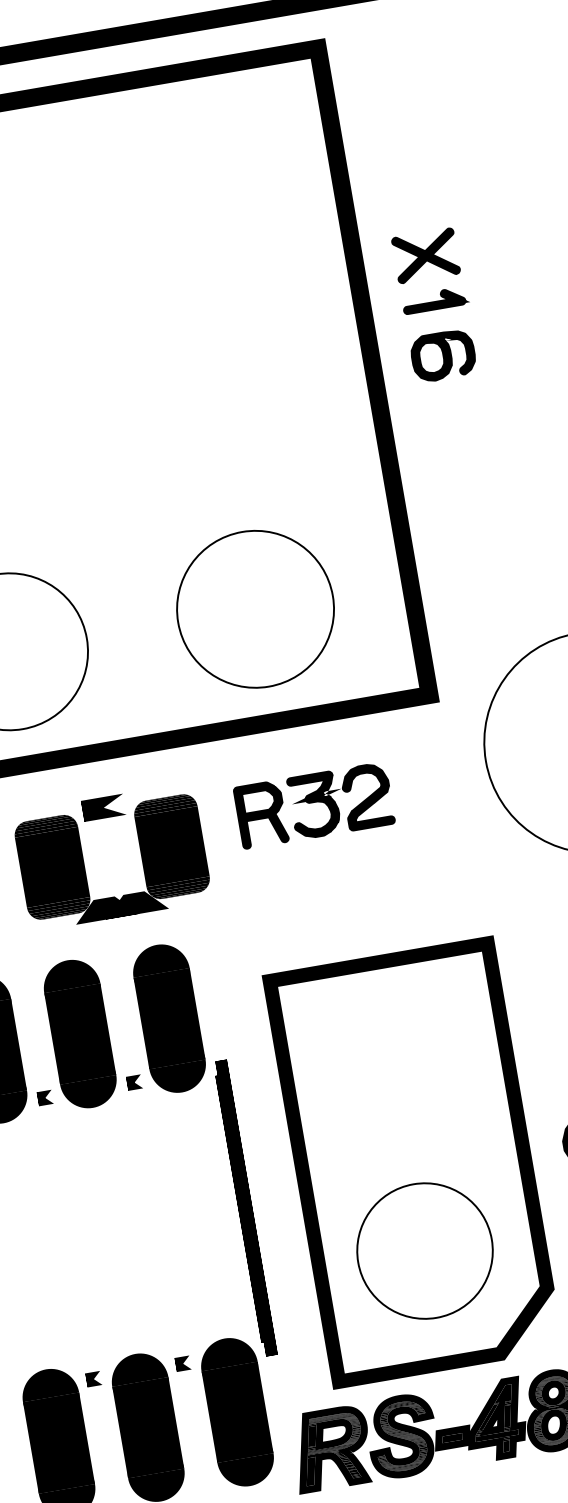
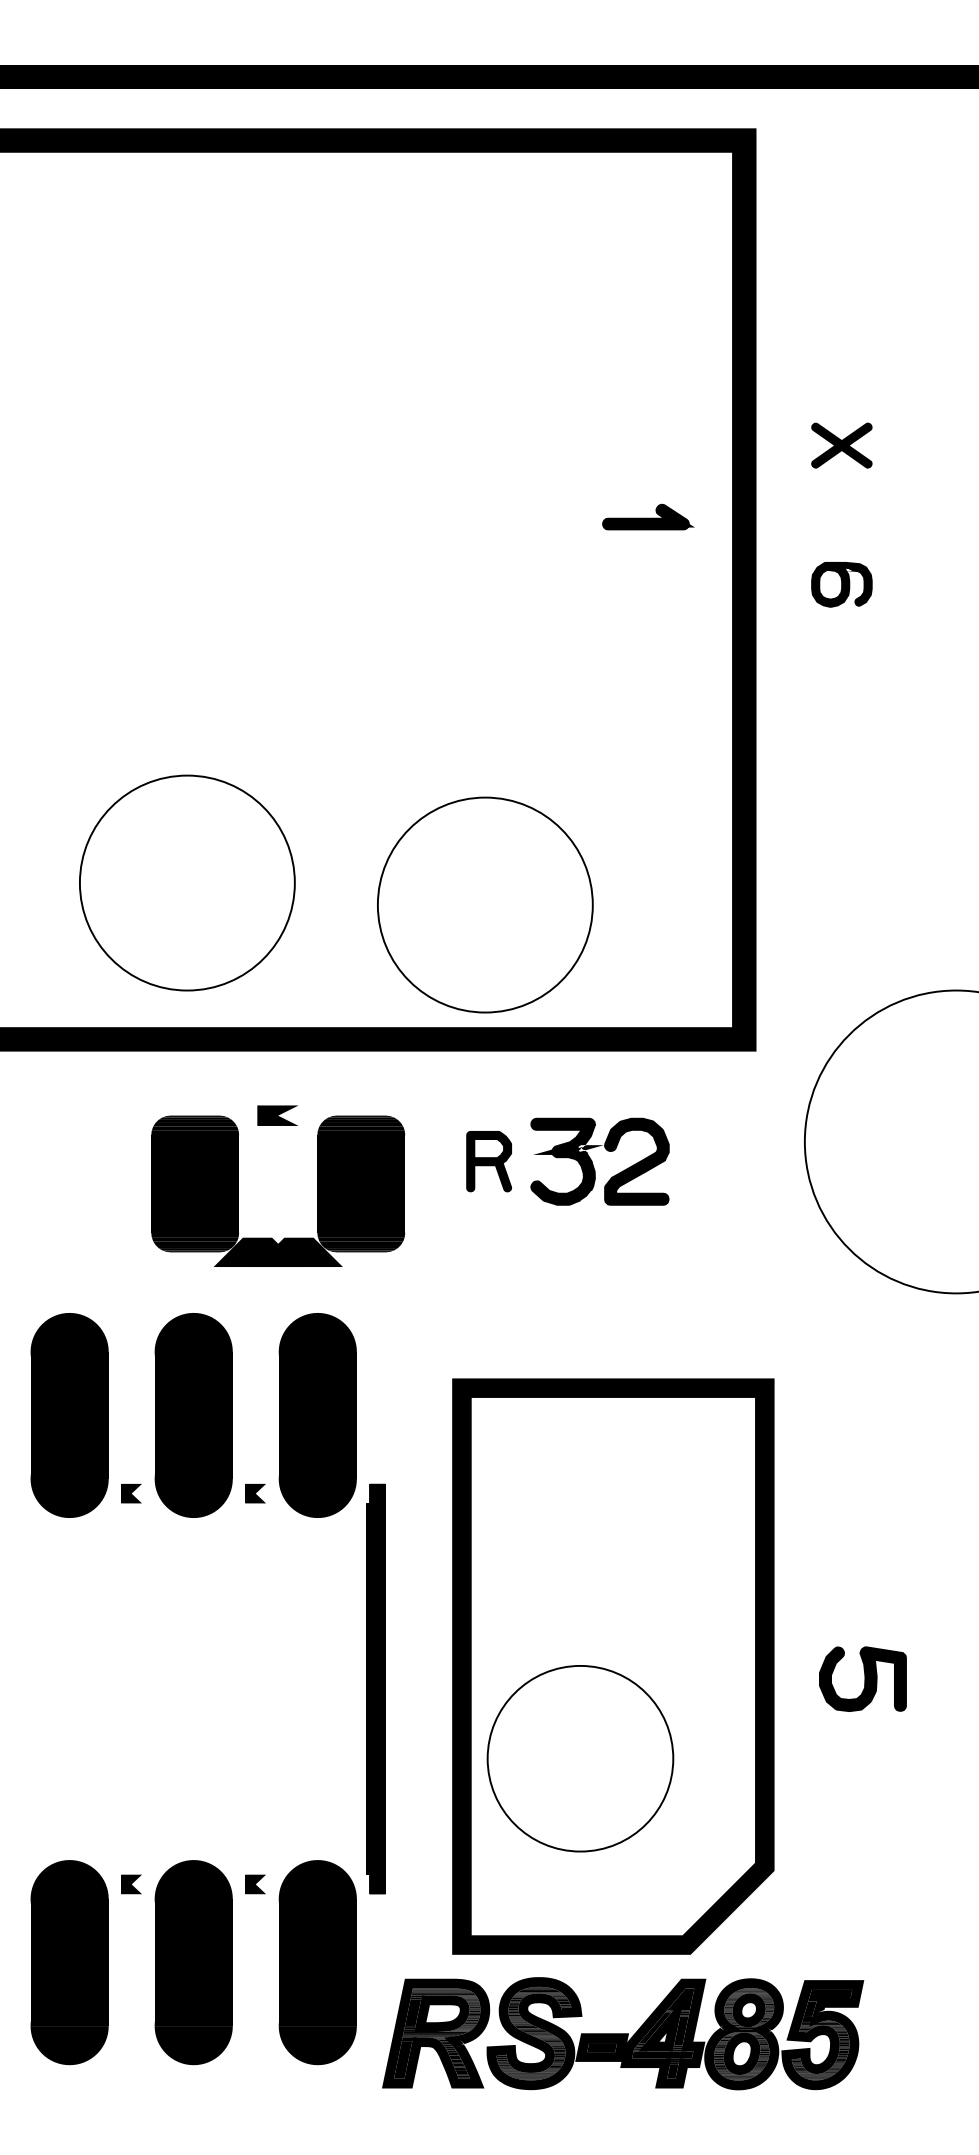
part: (425, 255) -> (841, 445), size x0.7
part: (435, 299) -> (648, 516), moved
part: (443, 355) -> (841, 584), size x0.7
part: (255, 608) -> (485, 904), moved
part: (103, 807) -> (277, 1115), size x0.7
part: (260, 814) -> (488, 1161), size x0.7
part: (425, 1250) -> (580, 1758), moved

